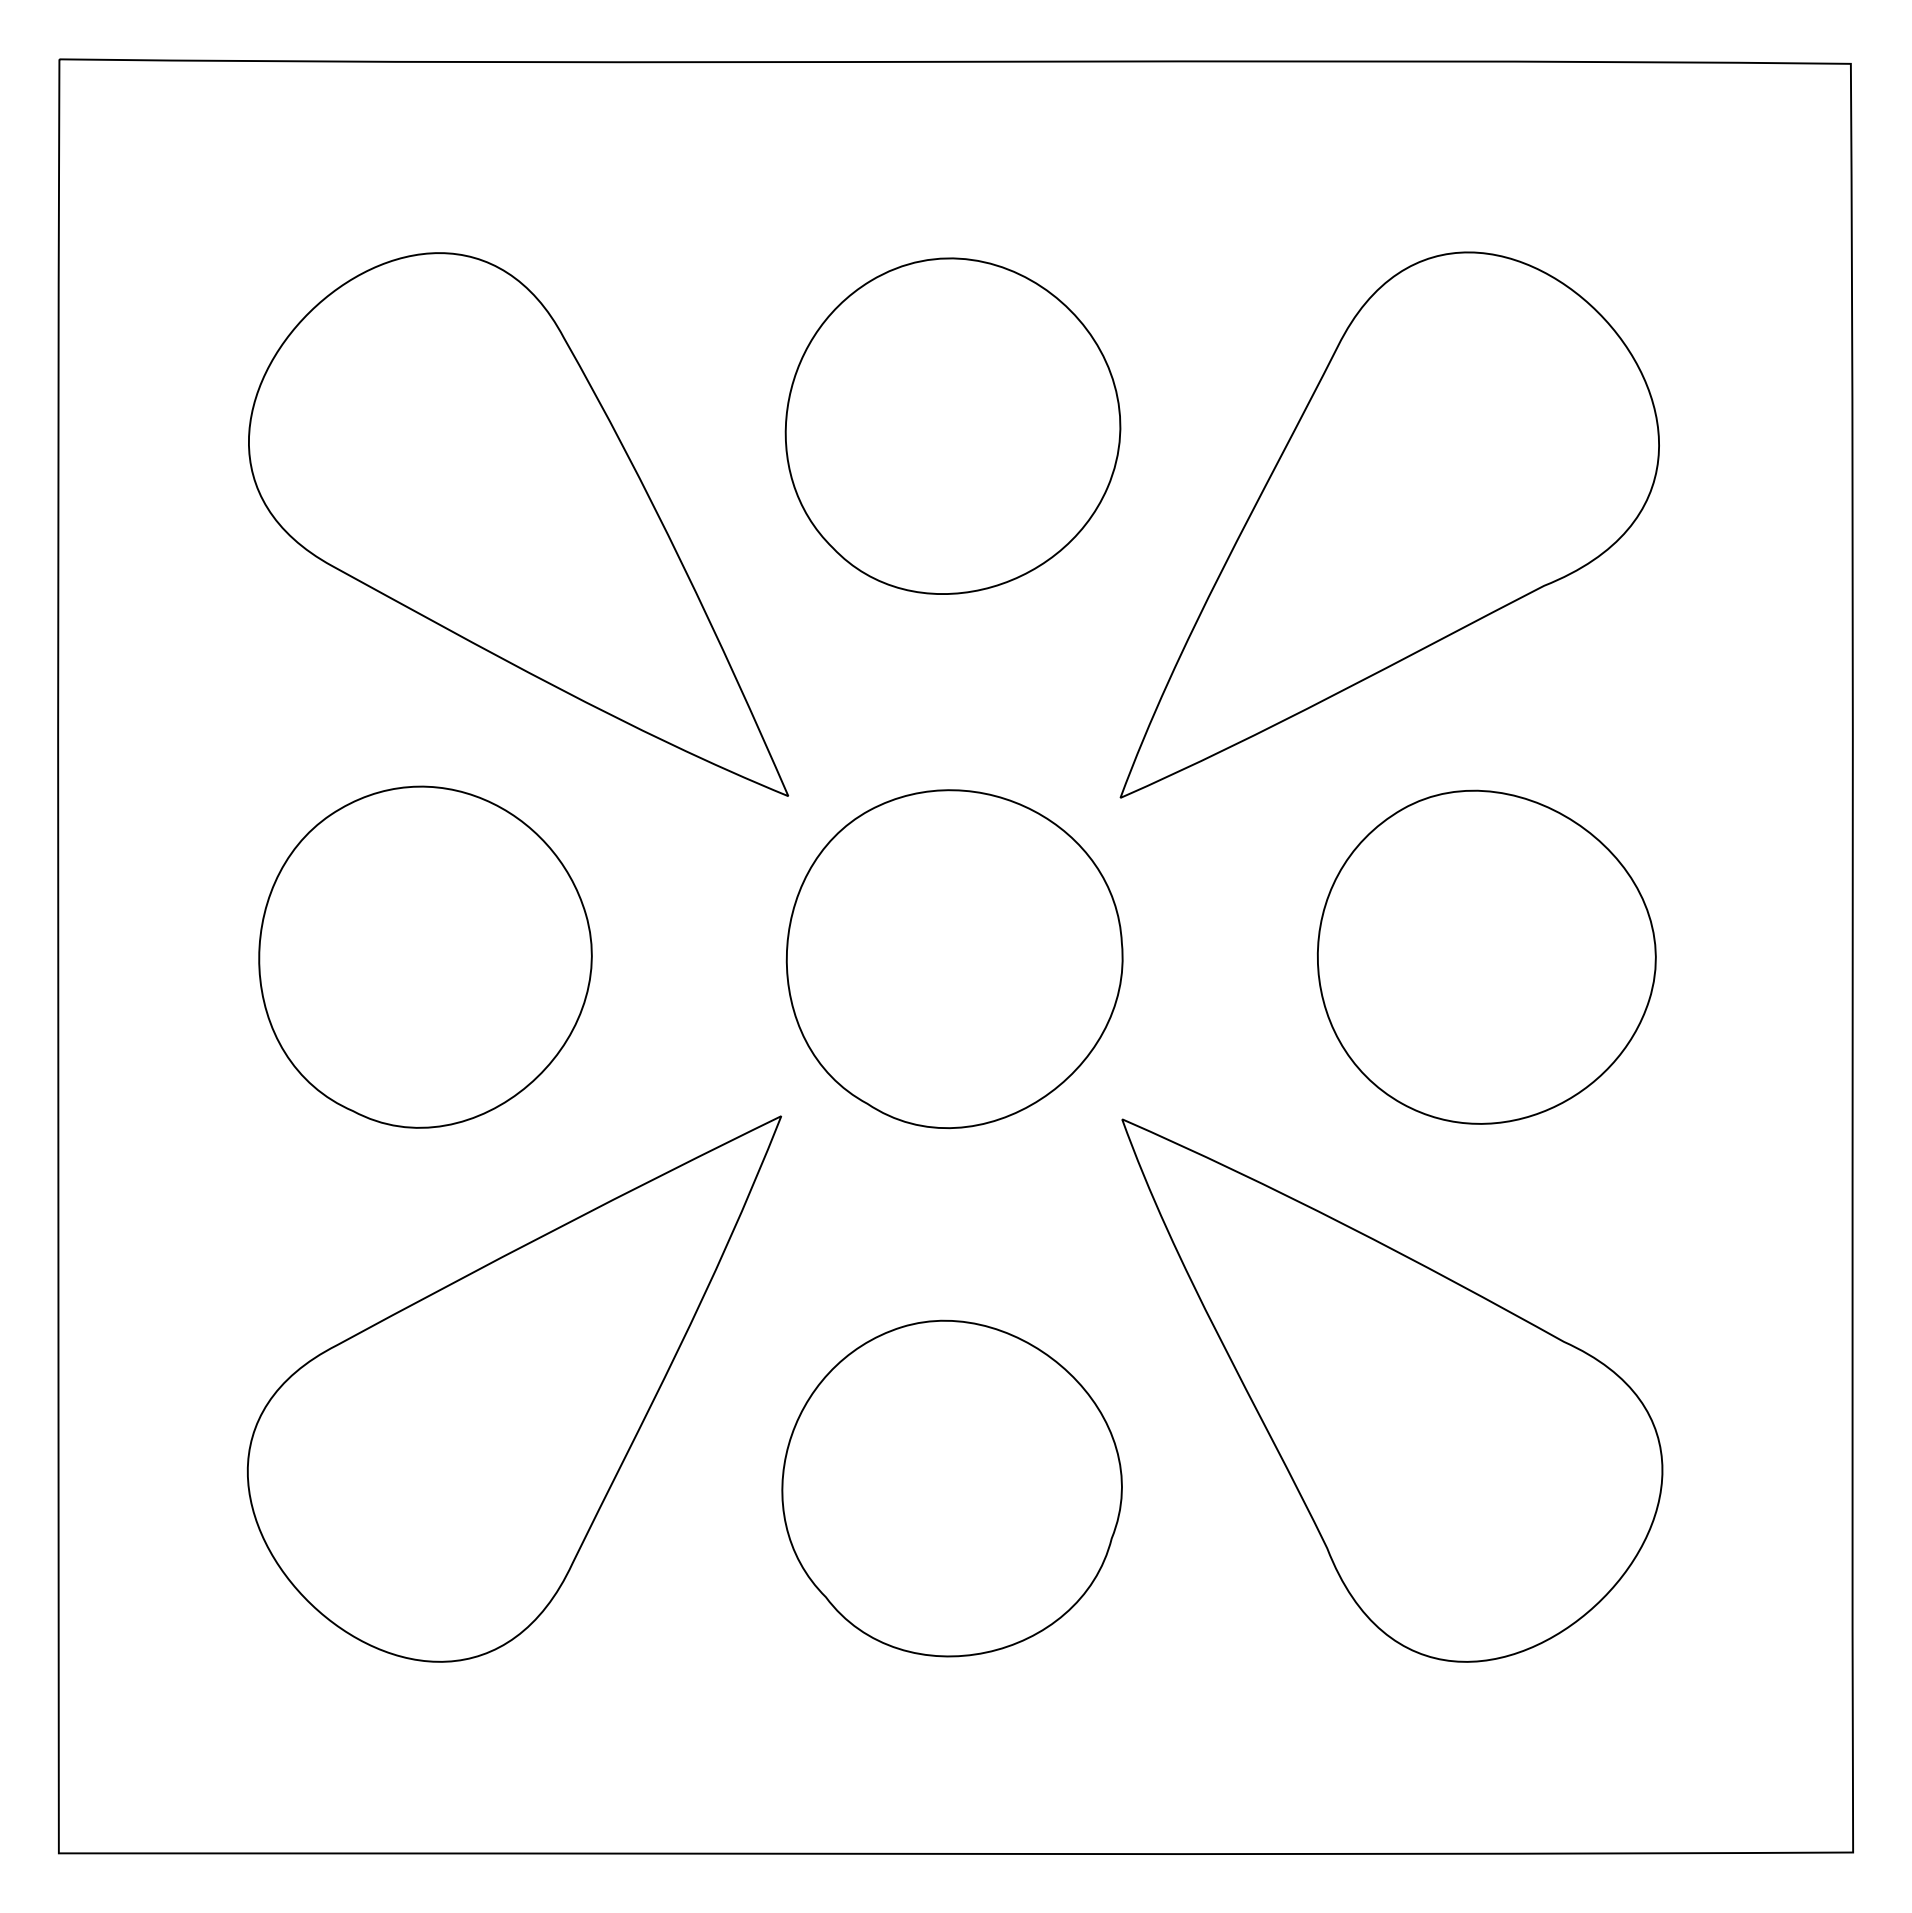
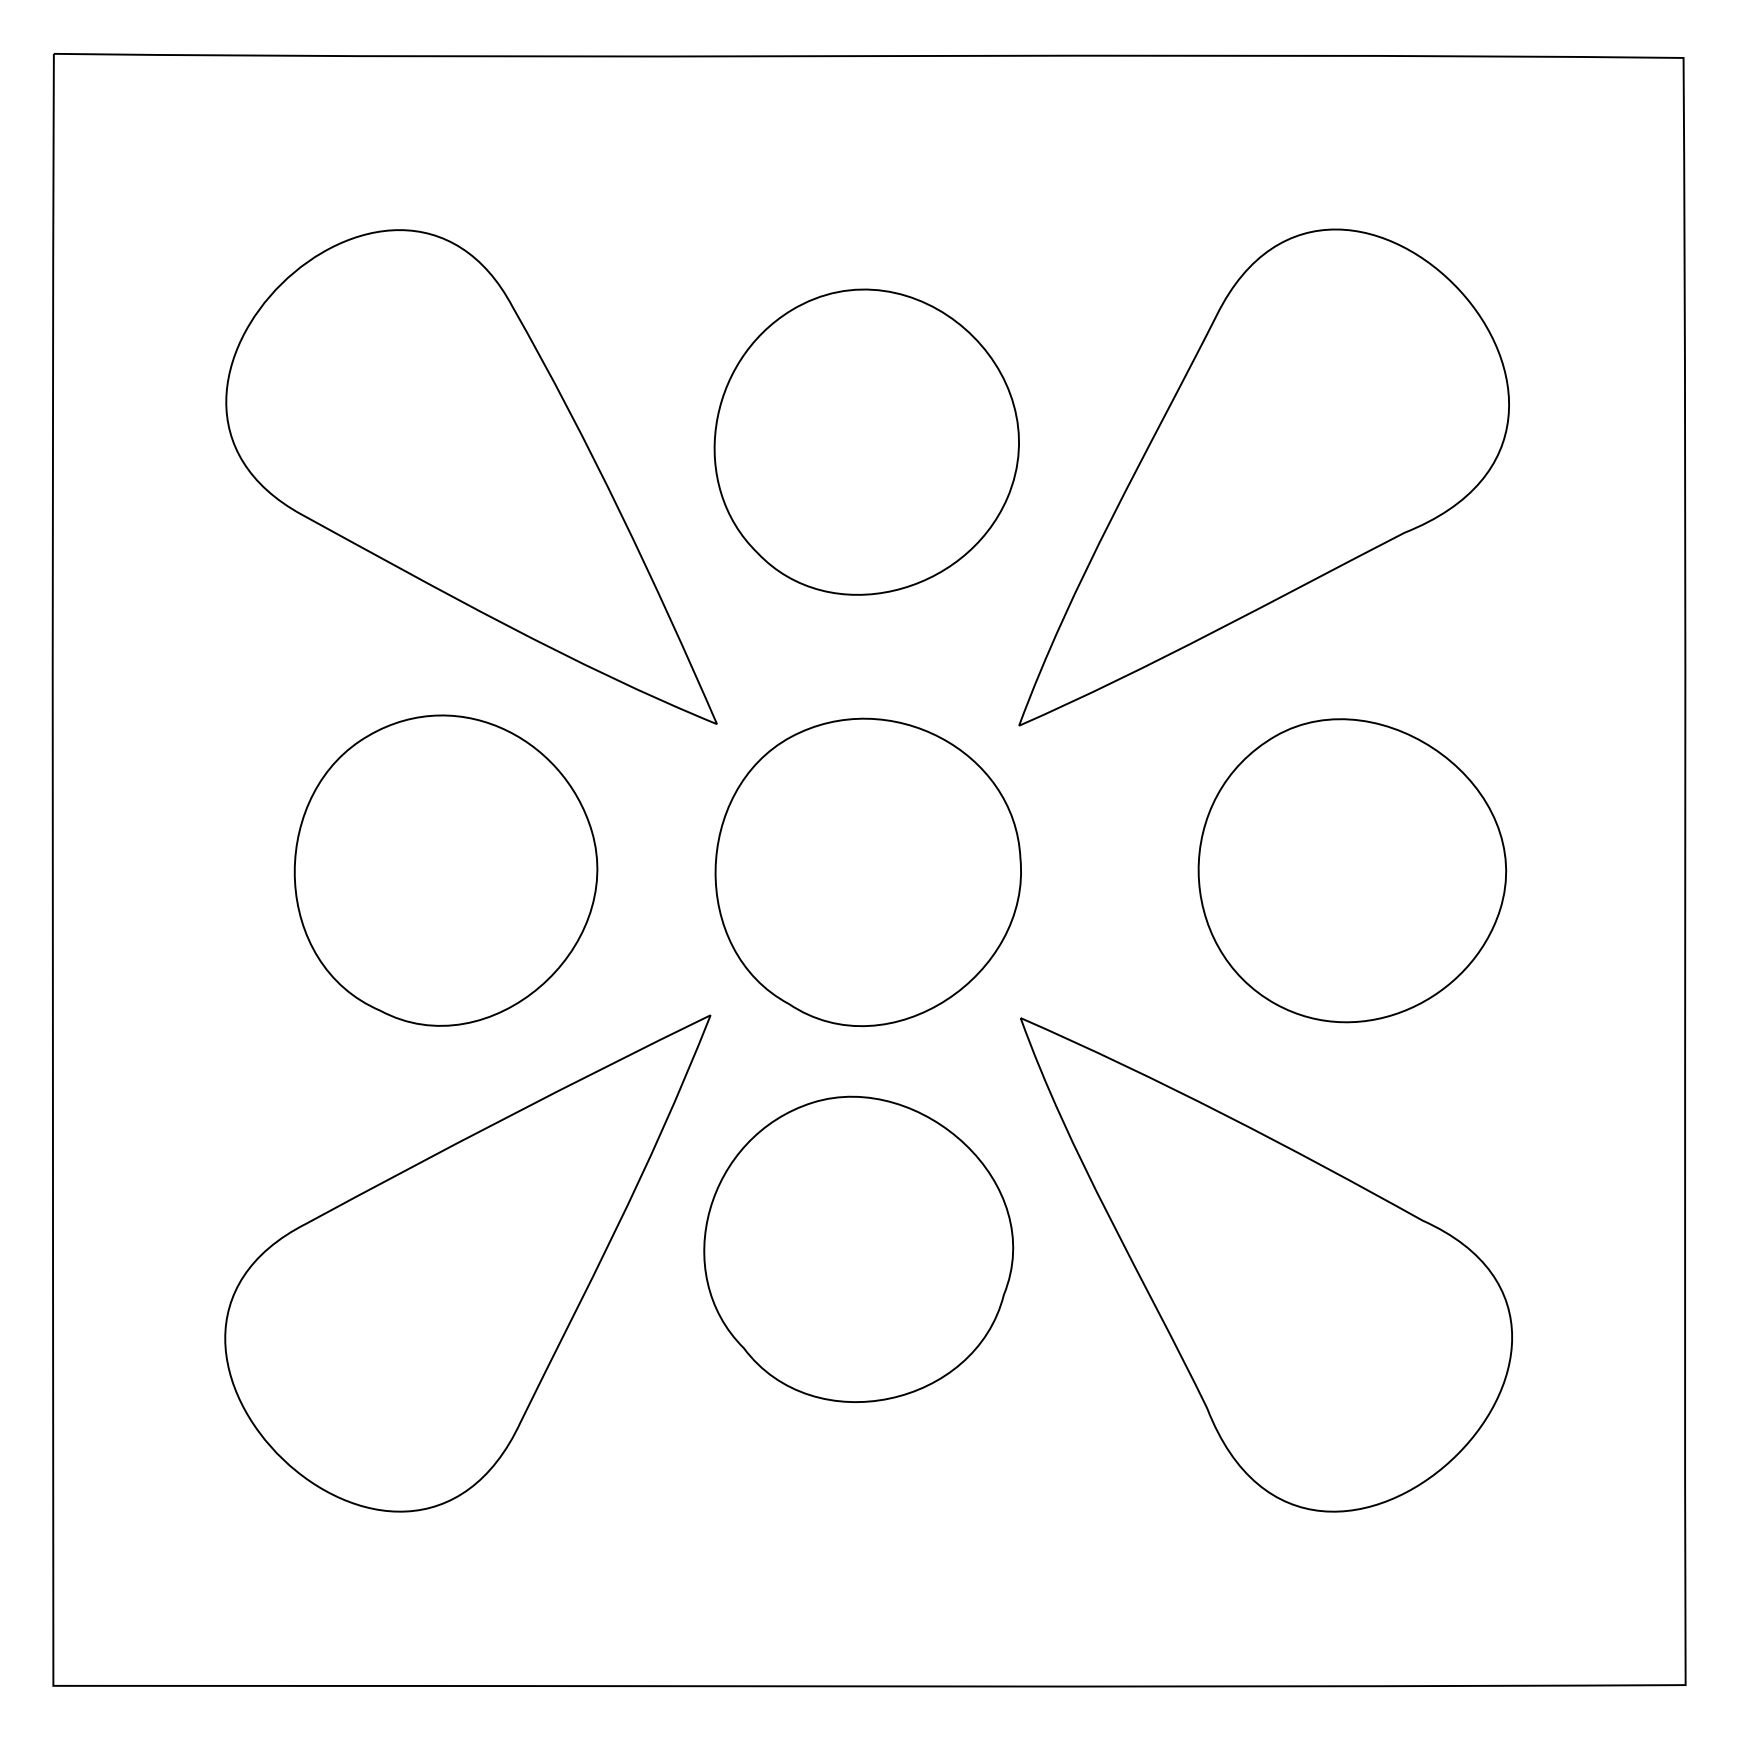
part: (952, 425) -> (866, 441), moved
part: (425, 956) -> (446, 870), moved
part: (951, 1488) -> (858, 1249), moved

